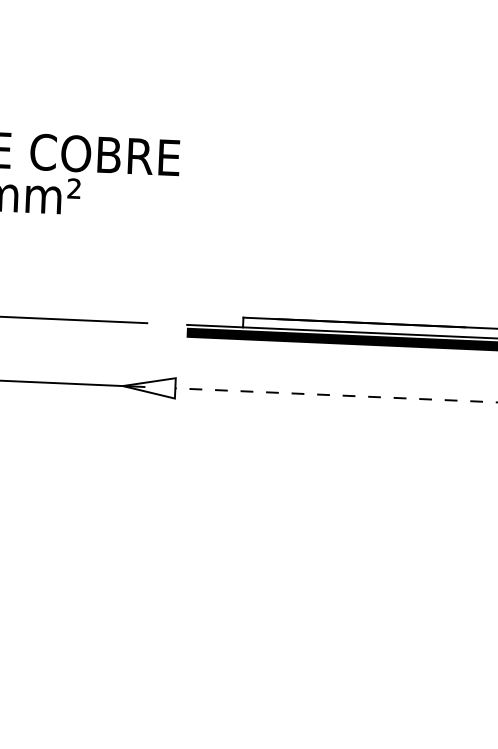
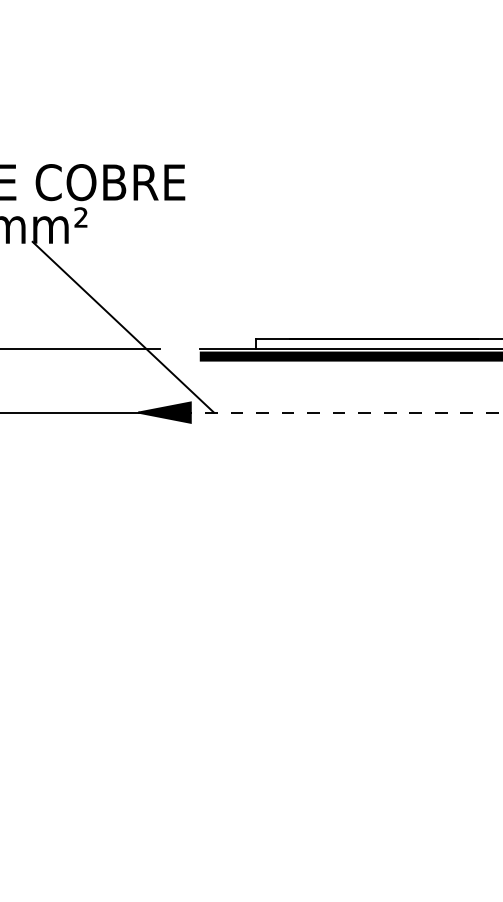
line: (110, 299) -> (122, 326), added
fill: (149, 387) -> (164, 412), added

